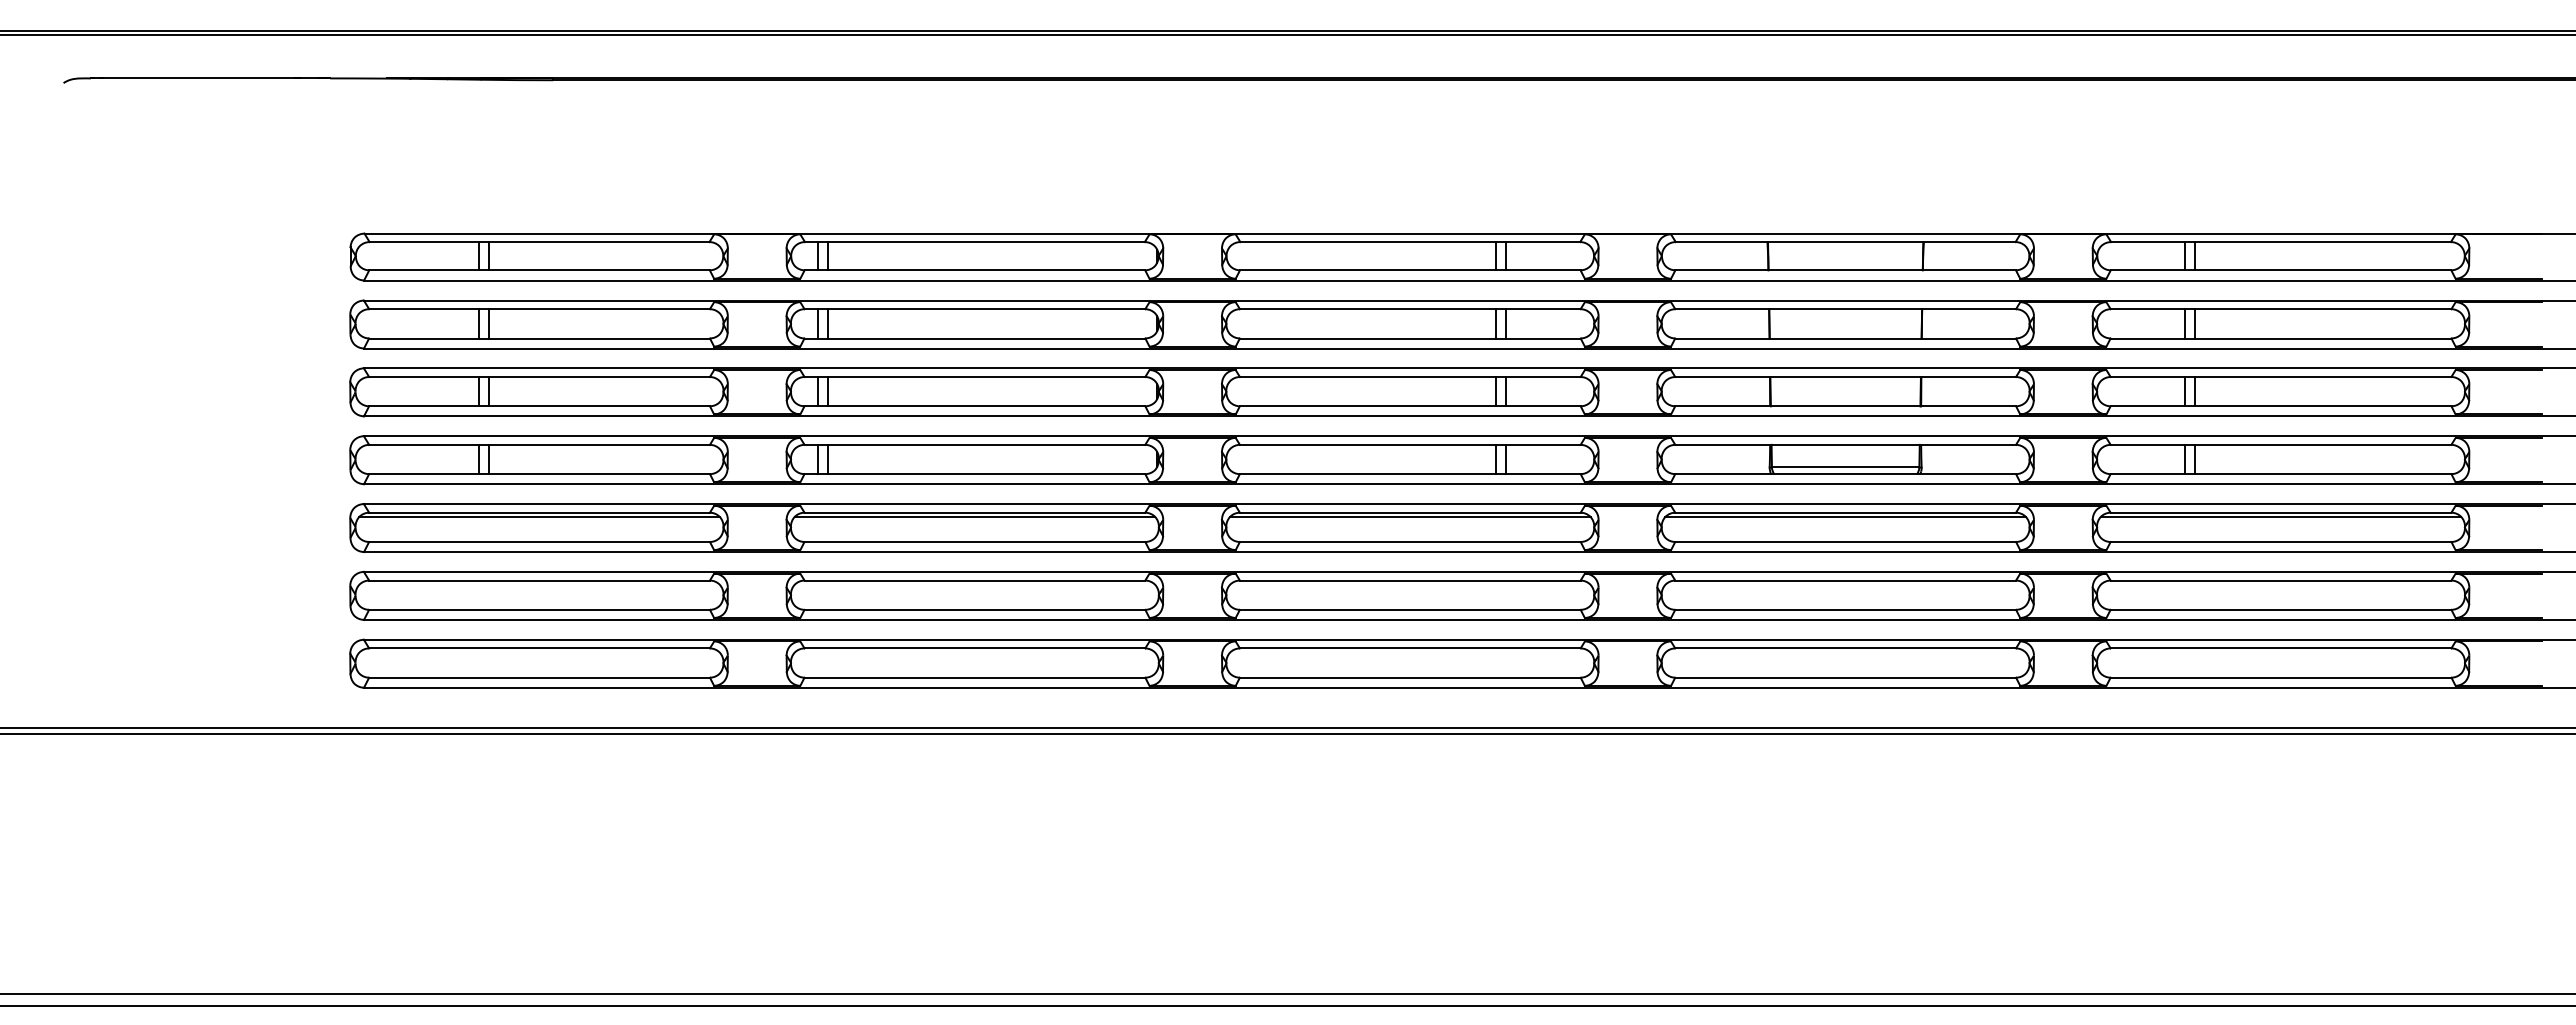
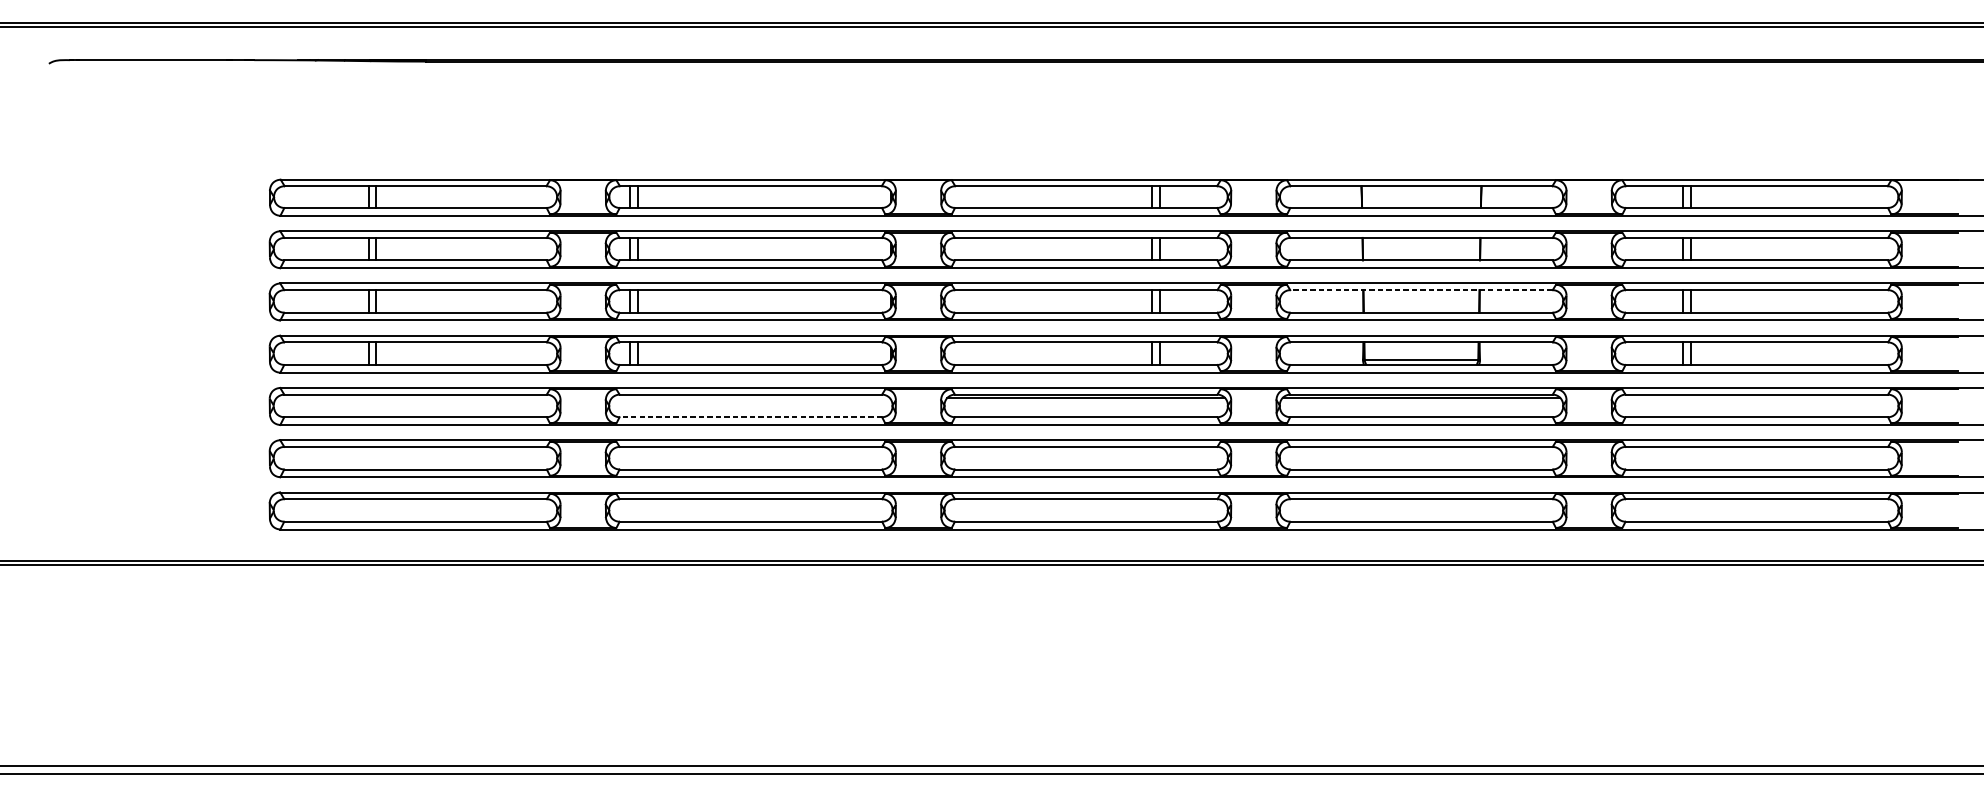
line: (1845, 377) -> (1421, 290), solid -> dashed
line: (539, 517) -> (415, 398), removed
line: (974, 517) -> (750, 398), removed
line: (2280, 517) -> (1756, 398), removed
line: (974, 542) -> (750, 417), solid -> dashed

